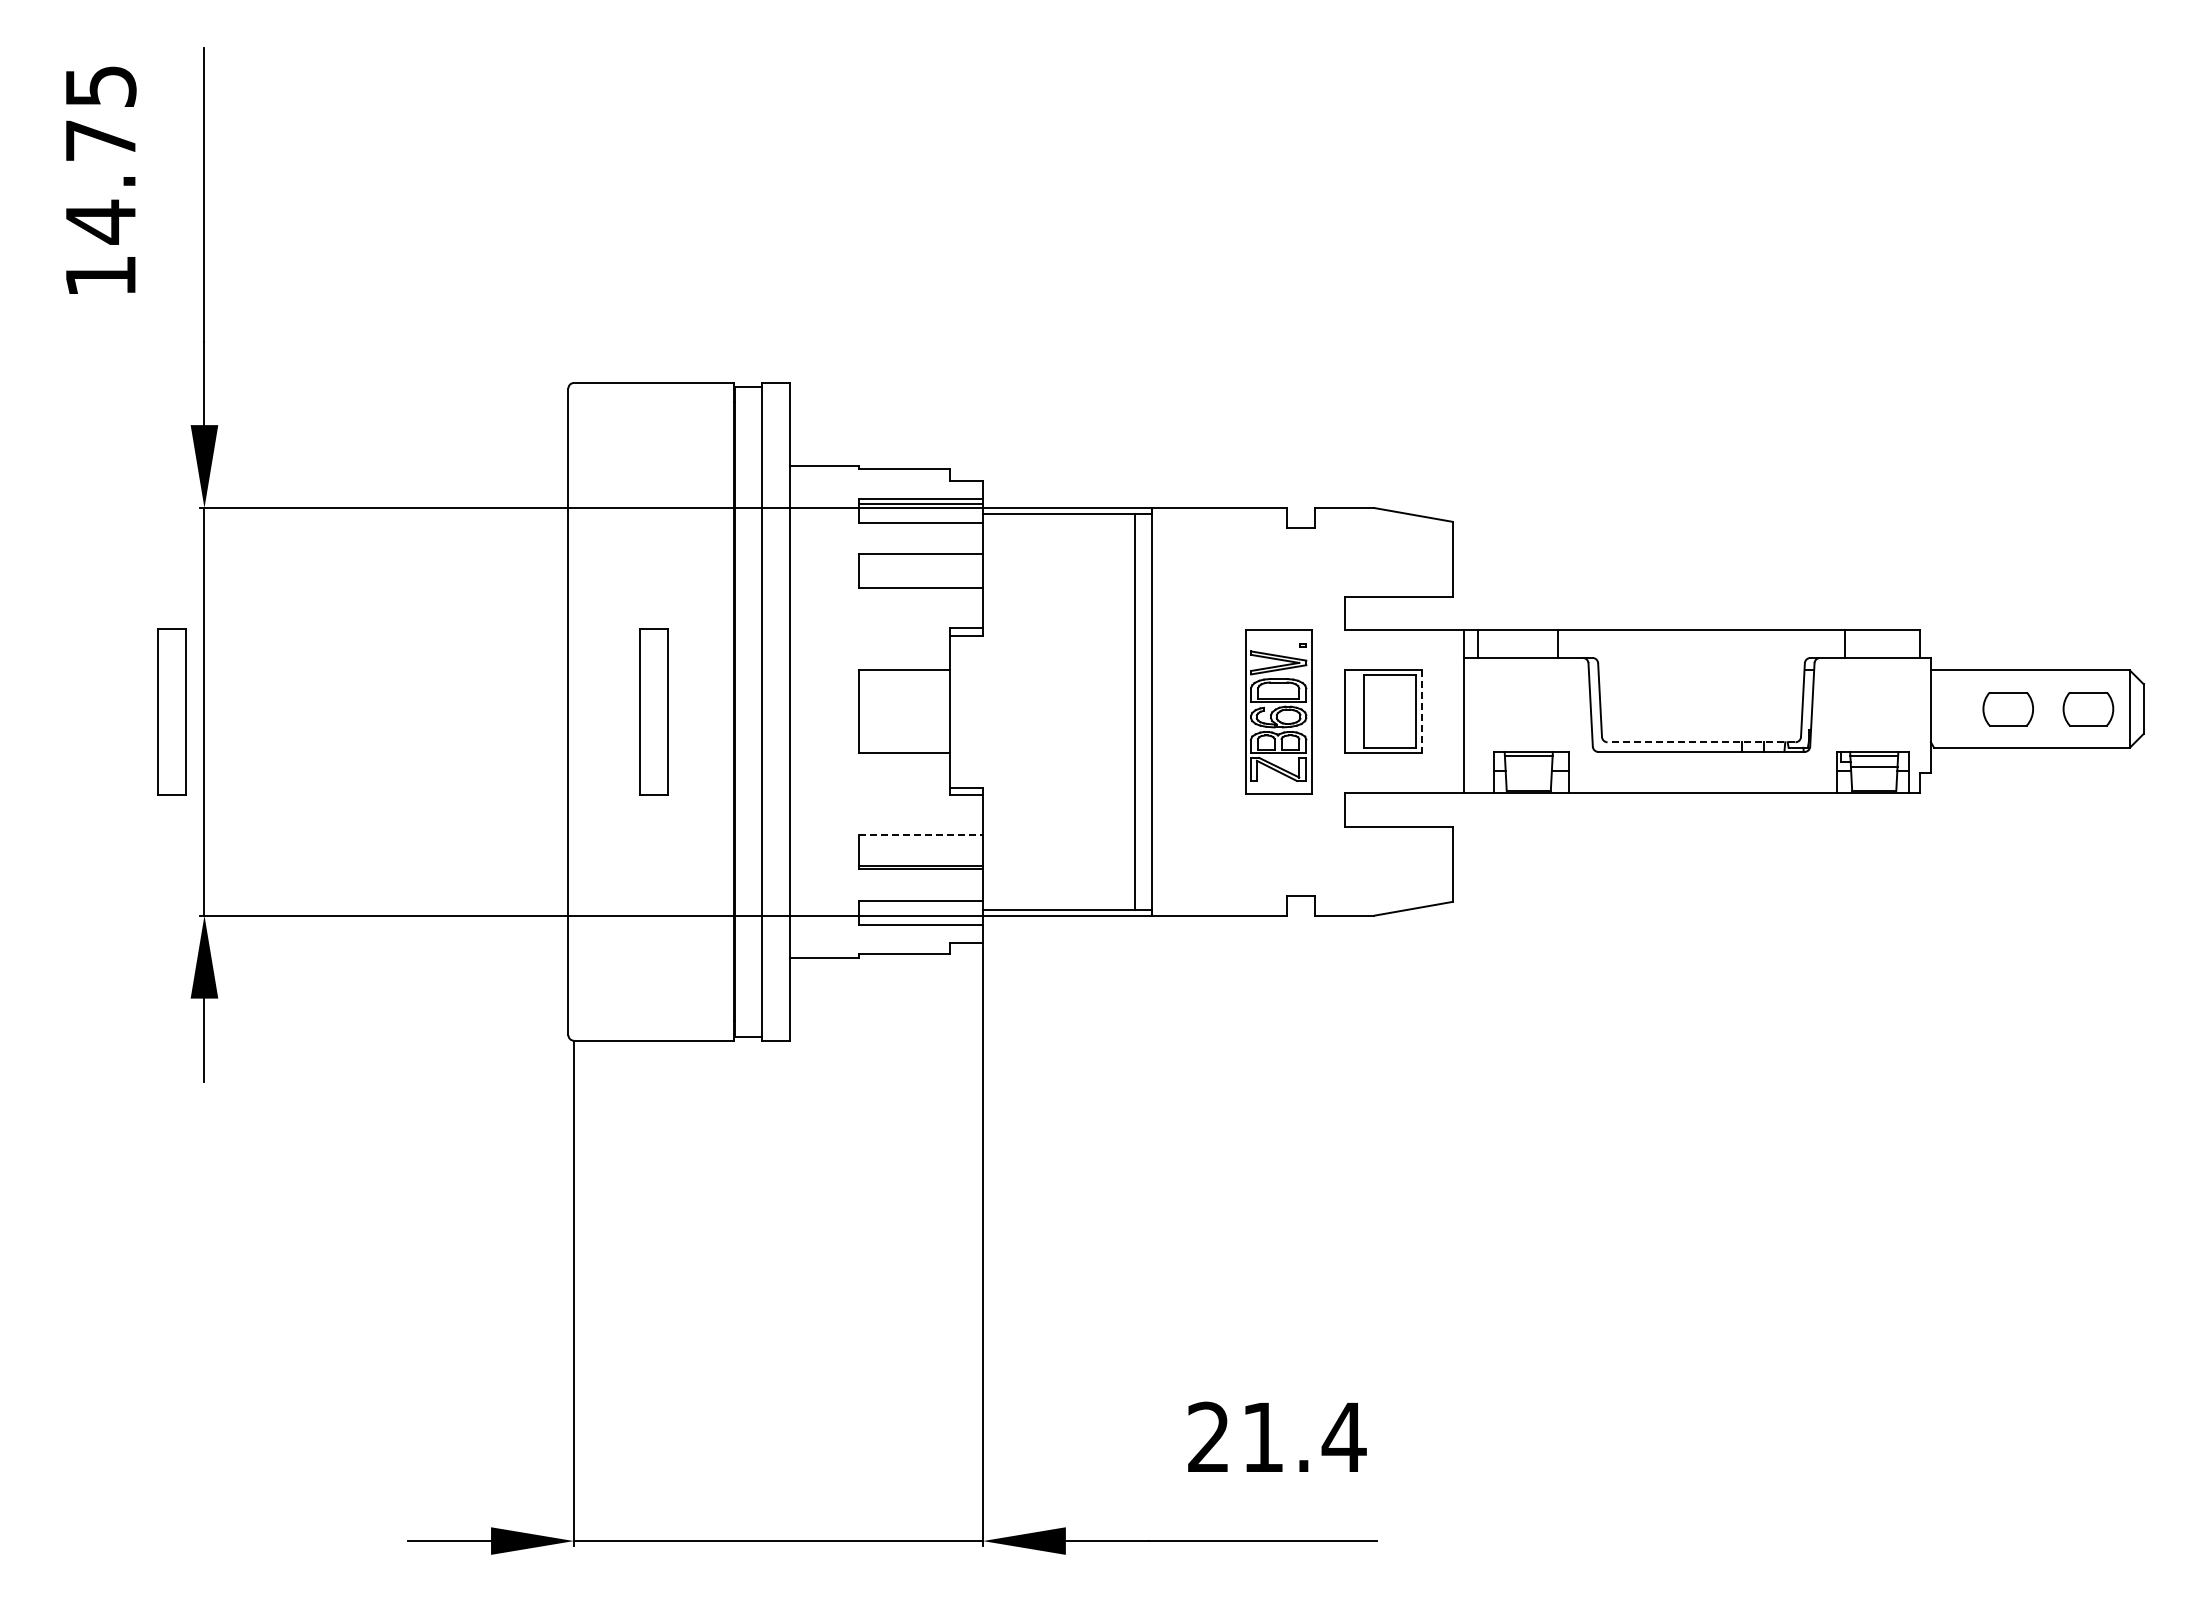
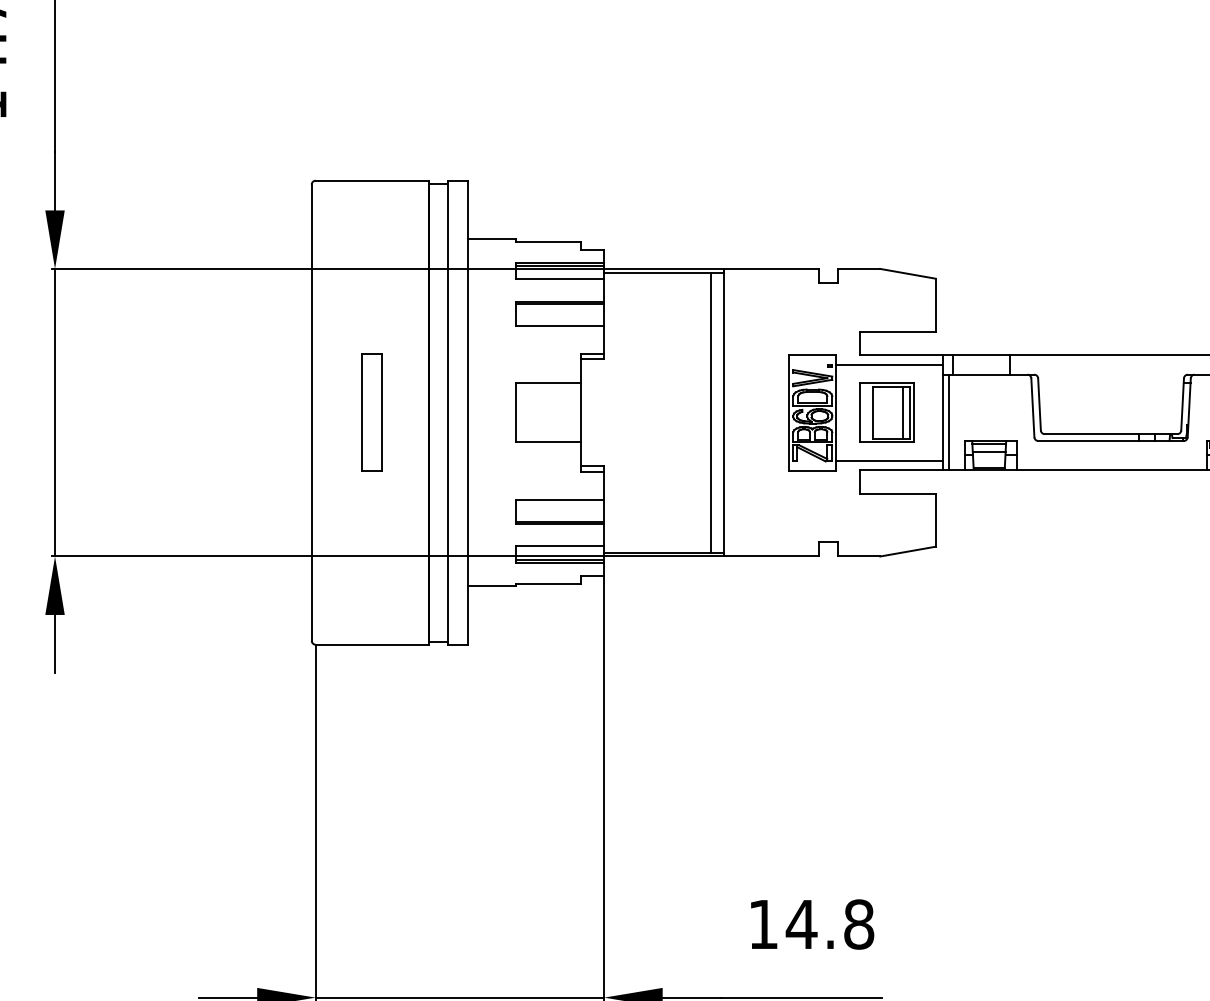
line: (920, 557) -> (560, 303), added
line: (1387, 643) -> (889, 364), added
part: (171, 711) -> (31, 412), removed
line: (1407, 711) -> (903, 412), added
line: (1422, 712) -> (914, 413), dashed -> solid
line: (1472, 725) -> (949, 422), added
line: (1701, 742) -> (1111, 434), dashed -> solid
line: (1528, 767) -> (989, 451), added
line: (1387, 780) -> (889, 461), added
line: (921, 835) -> (560, 499), dashed -> solid
line: (920, 919) -> (560, 559), added
text: (1277, 1437) -> (811, 924), 21.4 -> 14.8

